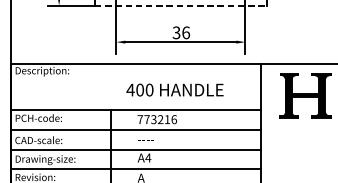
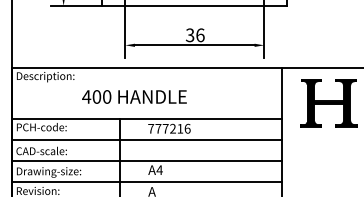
line: (180, 5) -> (194, 5), dashed -> solid
text: (175, 89) -> (134, 96), moved
text: (153, 119) -> (165, 128), 773216 -> 777216

